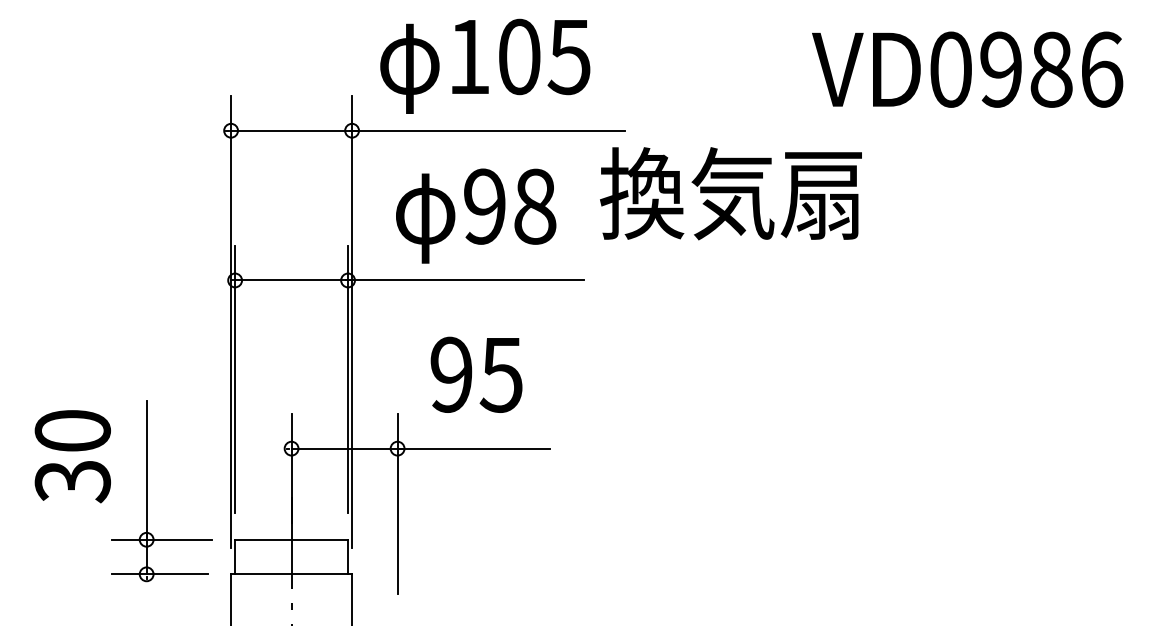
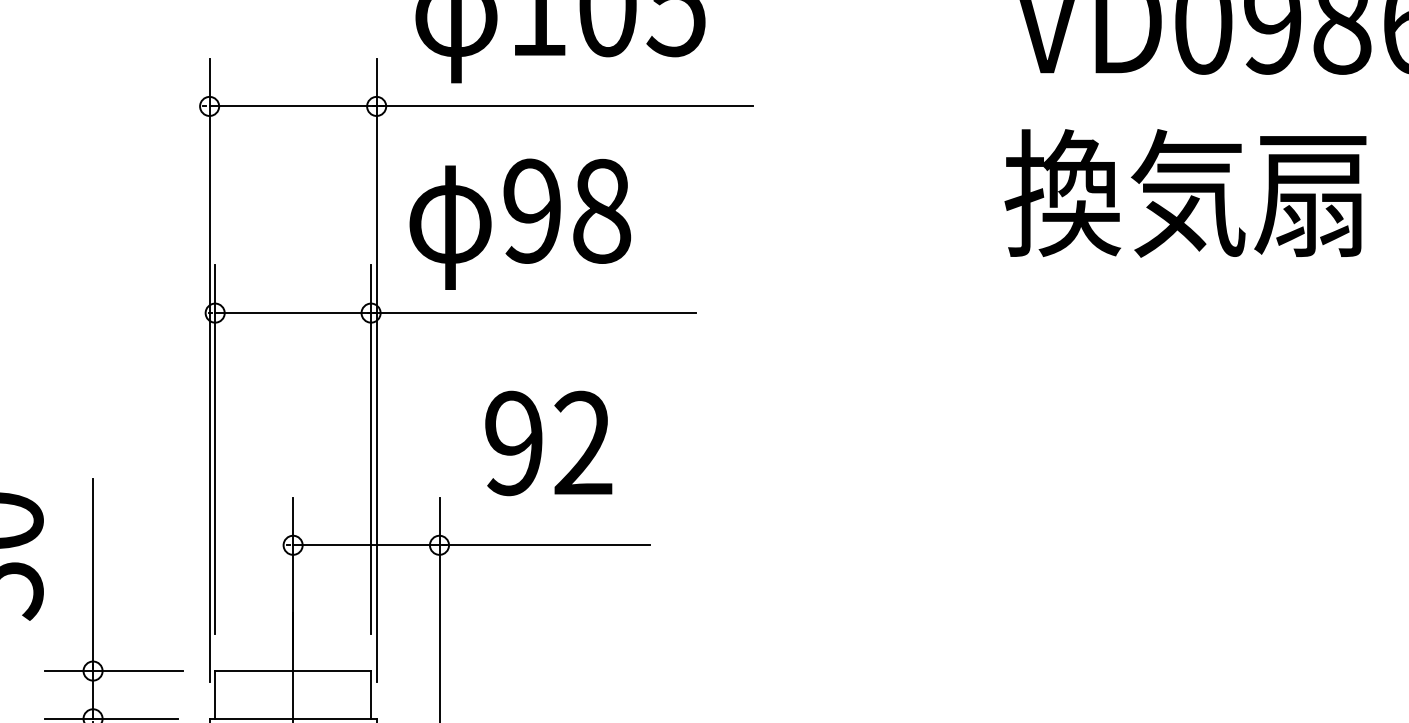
text: (730, 193) -> (1184, 193), moved
text: (476, 215) -> (520, 223), moved
text: (500, 374) -> (581, 442), 95 -> 92

